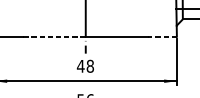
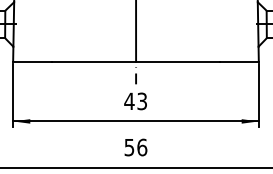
line: (54, 36) -> (94, 61), dashed -> solid
line: (161, 36) -> (238, 61), dashed -> solid
text: (90, 66) -> (142, 101), 48 -> 43

